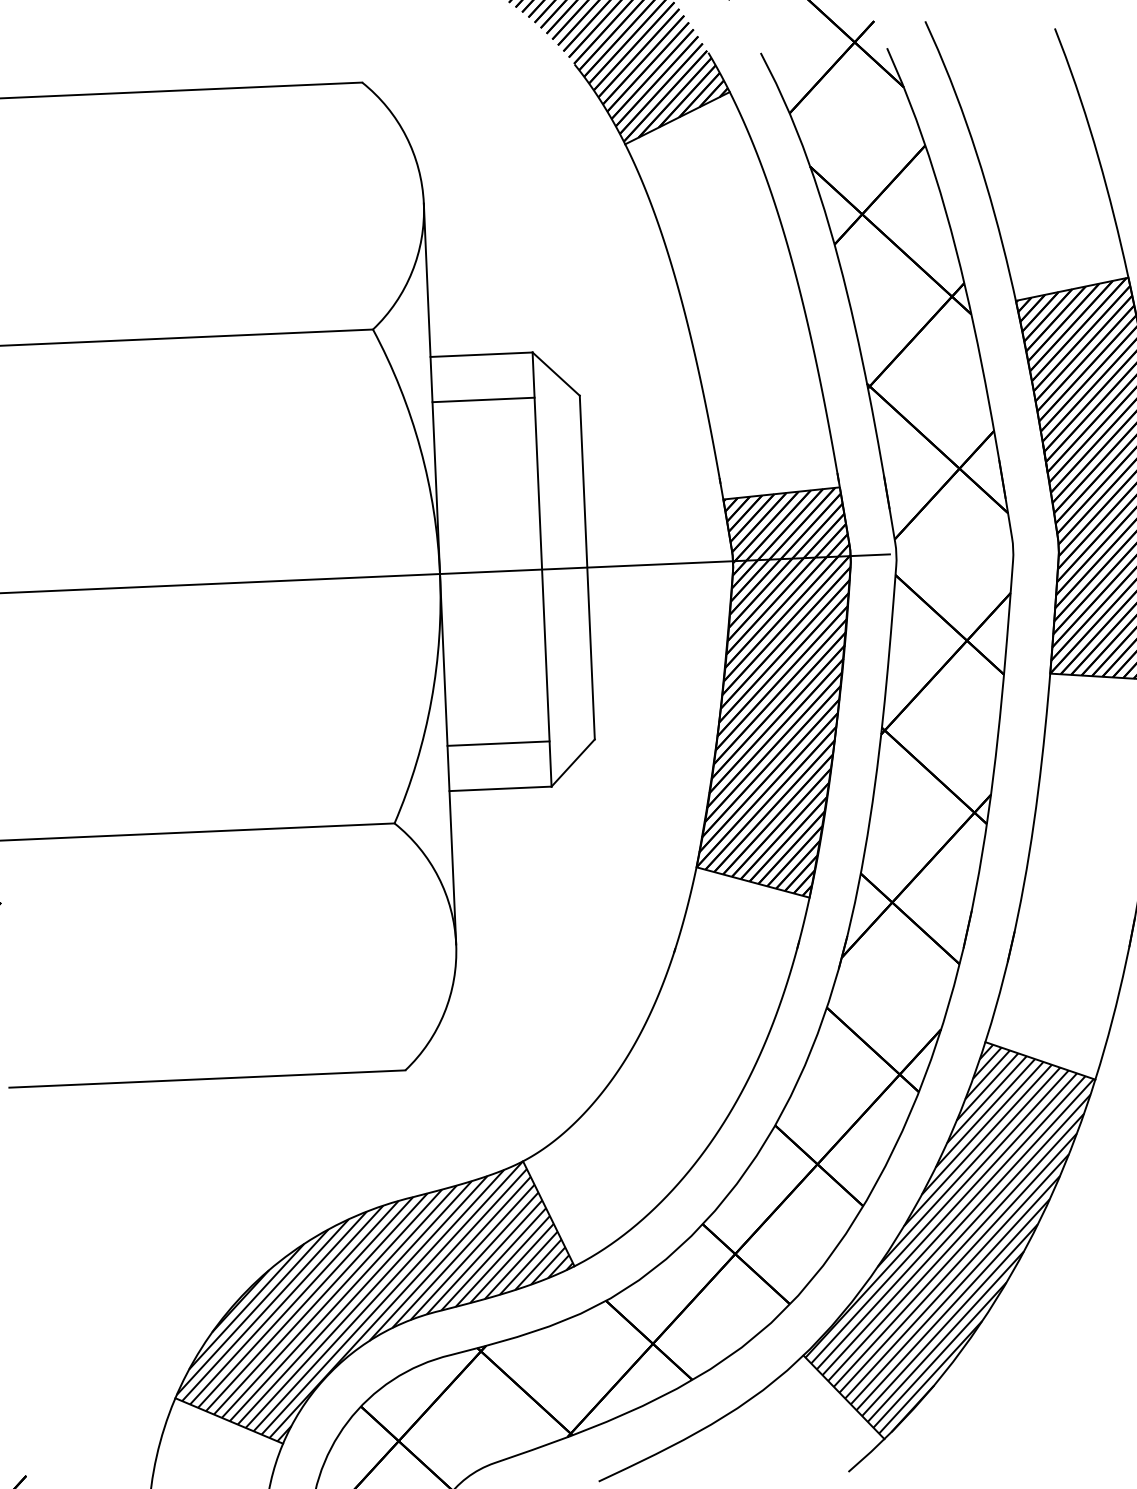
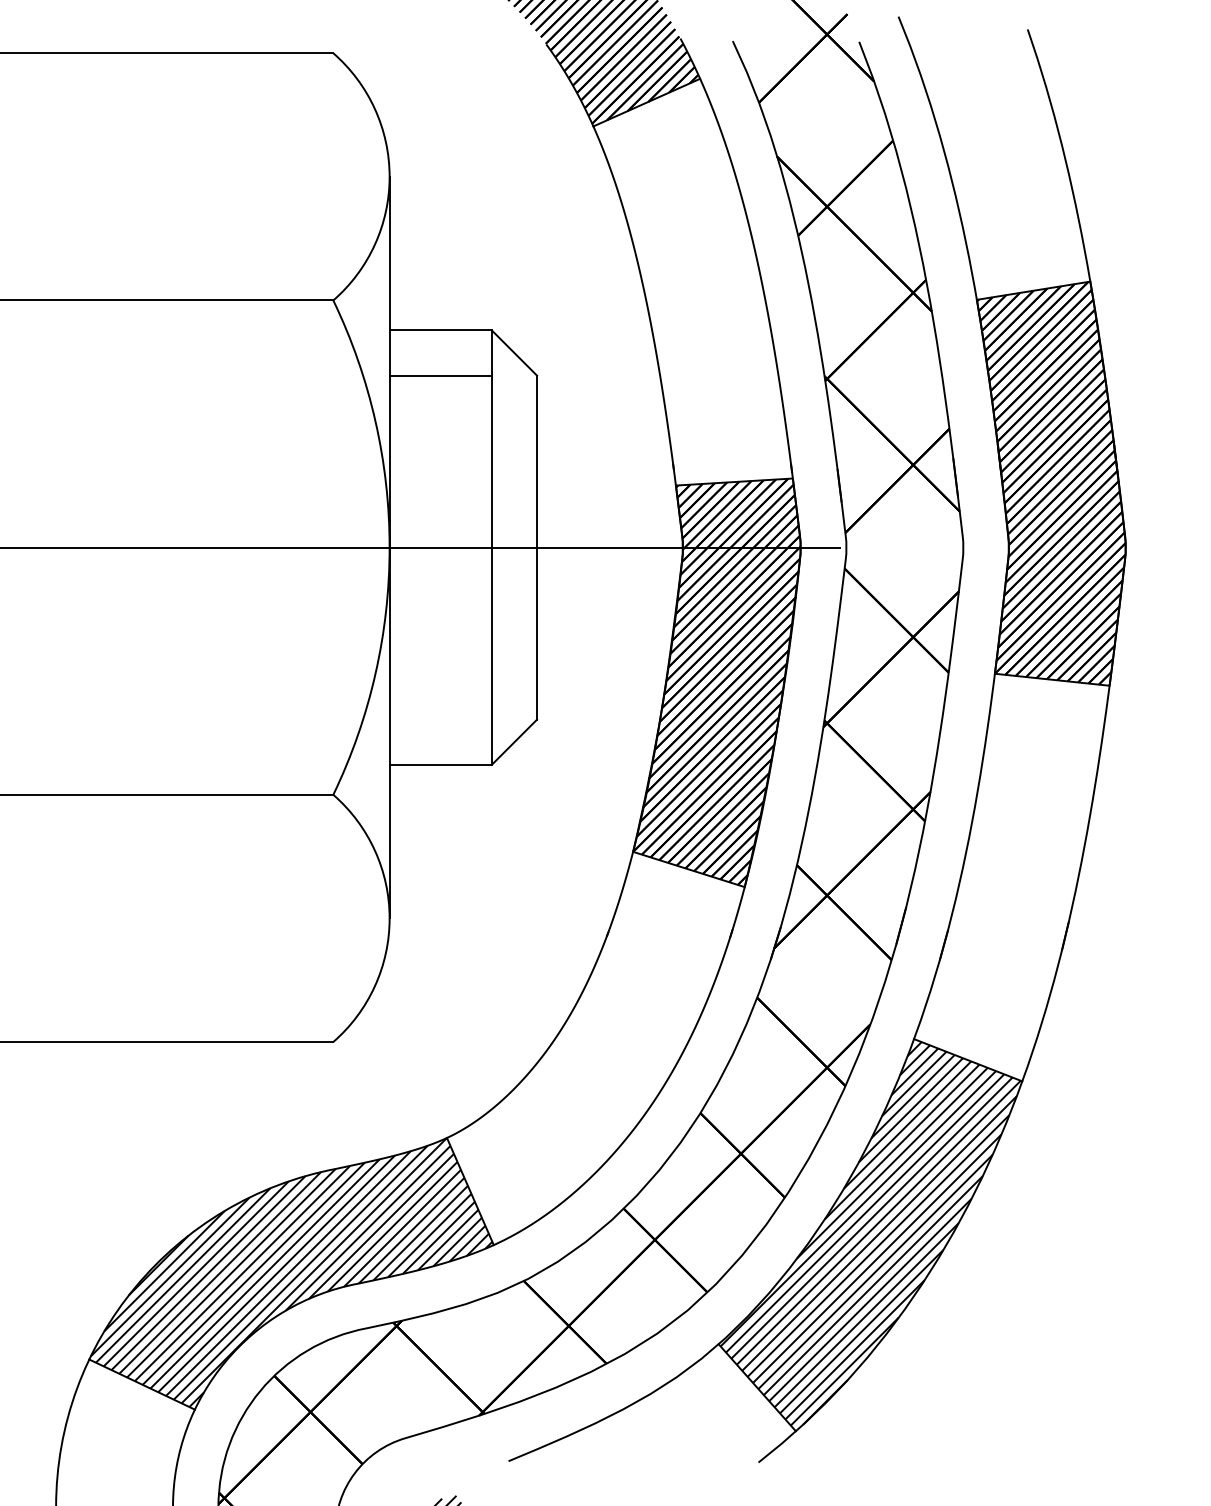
line: (498, 743) -> (440, 719), removed

